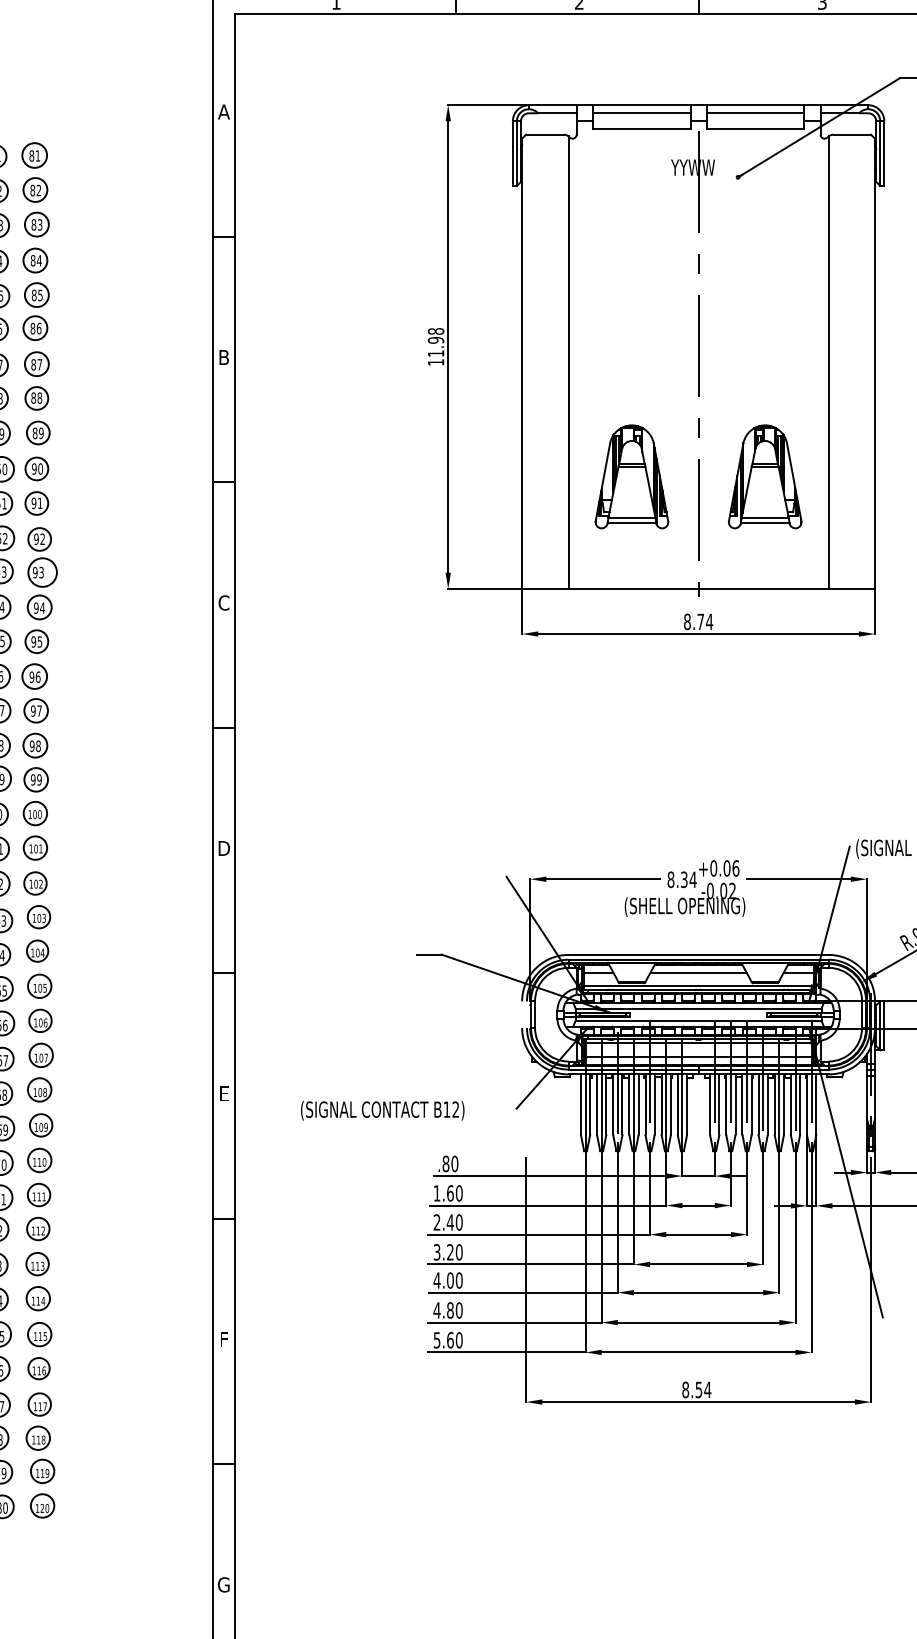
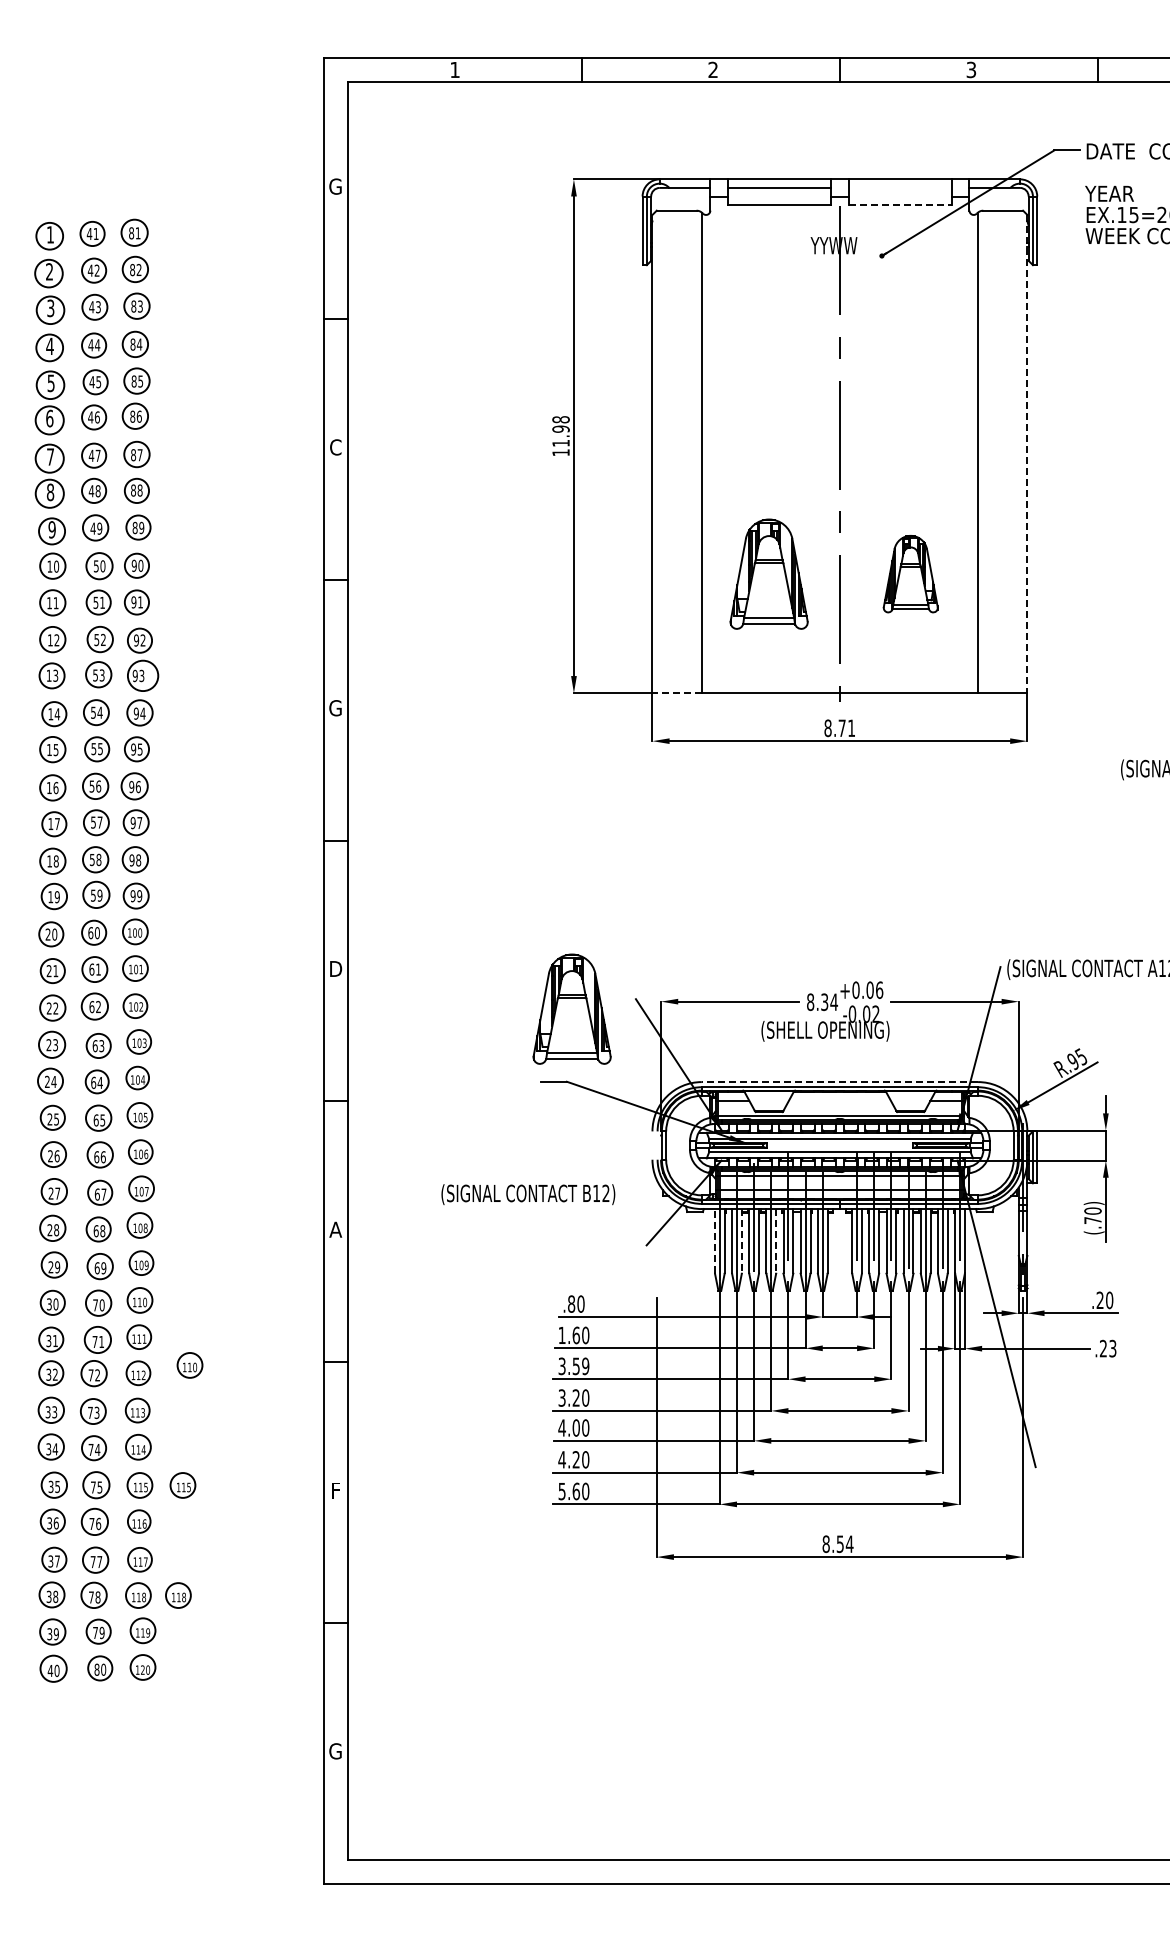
text: (223, 111) -> (335, 186), A -> G
line: (755, 112) -> (900, 187), removed
line: (755, 129) -> (900, 205), solid -> dashed
text: (223, 357) -> (335, 447), B -> C
line: (875, 364) -> (1027, 454), solid -> dashed
part: (765, 476) -> (910, 573), size x0.7
line: (545, 589) -> (677, 693), solid -> dashed
text: (223, 603) -> (335, 708), C -> G
text: (709, 621) -> (851, 727), 8.74 -> 8.71
part: (445, 885) -> (571, 1008), added
line: (698, 955) -> (839, 1082), solid -> dashed
line: (698, 972) -> (839, 1100), removed
text: (223, 1093) -> (335, 1229), E -> A
line: (580, 1104) -> (714, 1240), solid -> dashed
line: (605, 1104) -> (741, 1240), solid -> dashed
line: (638, 1104) -> (776, 1240), solid -> dashed
text: (382, 1110) -> (528, 1194), moved
part: (86, 1221) -> (189, 1365), added
text: (447, 1222) -> (573, 1366), 2.40 -> 3.59
text: (449, 1310) -> (575, 1459), 4.80 -> 4.20
part: (79, 1334) -> (182, 1485), added
part: (75, 1438) -> (178, 1595), added

